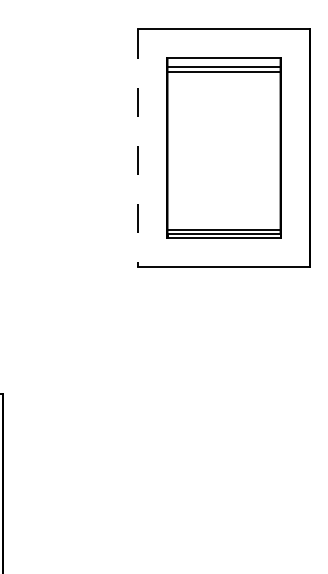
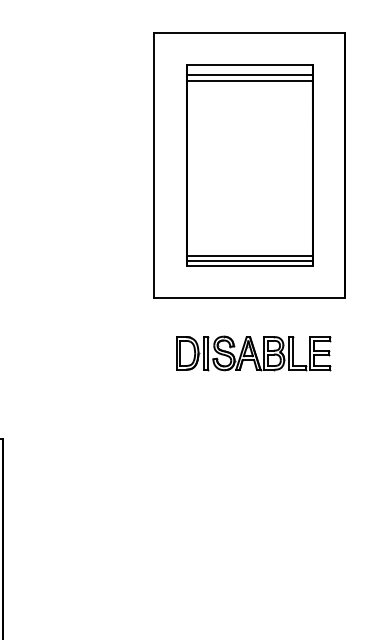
line: (138, 148) -> (154, 165), dashed -> solid
part: (227, 317) -> (253, 353), added

